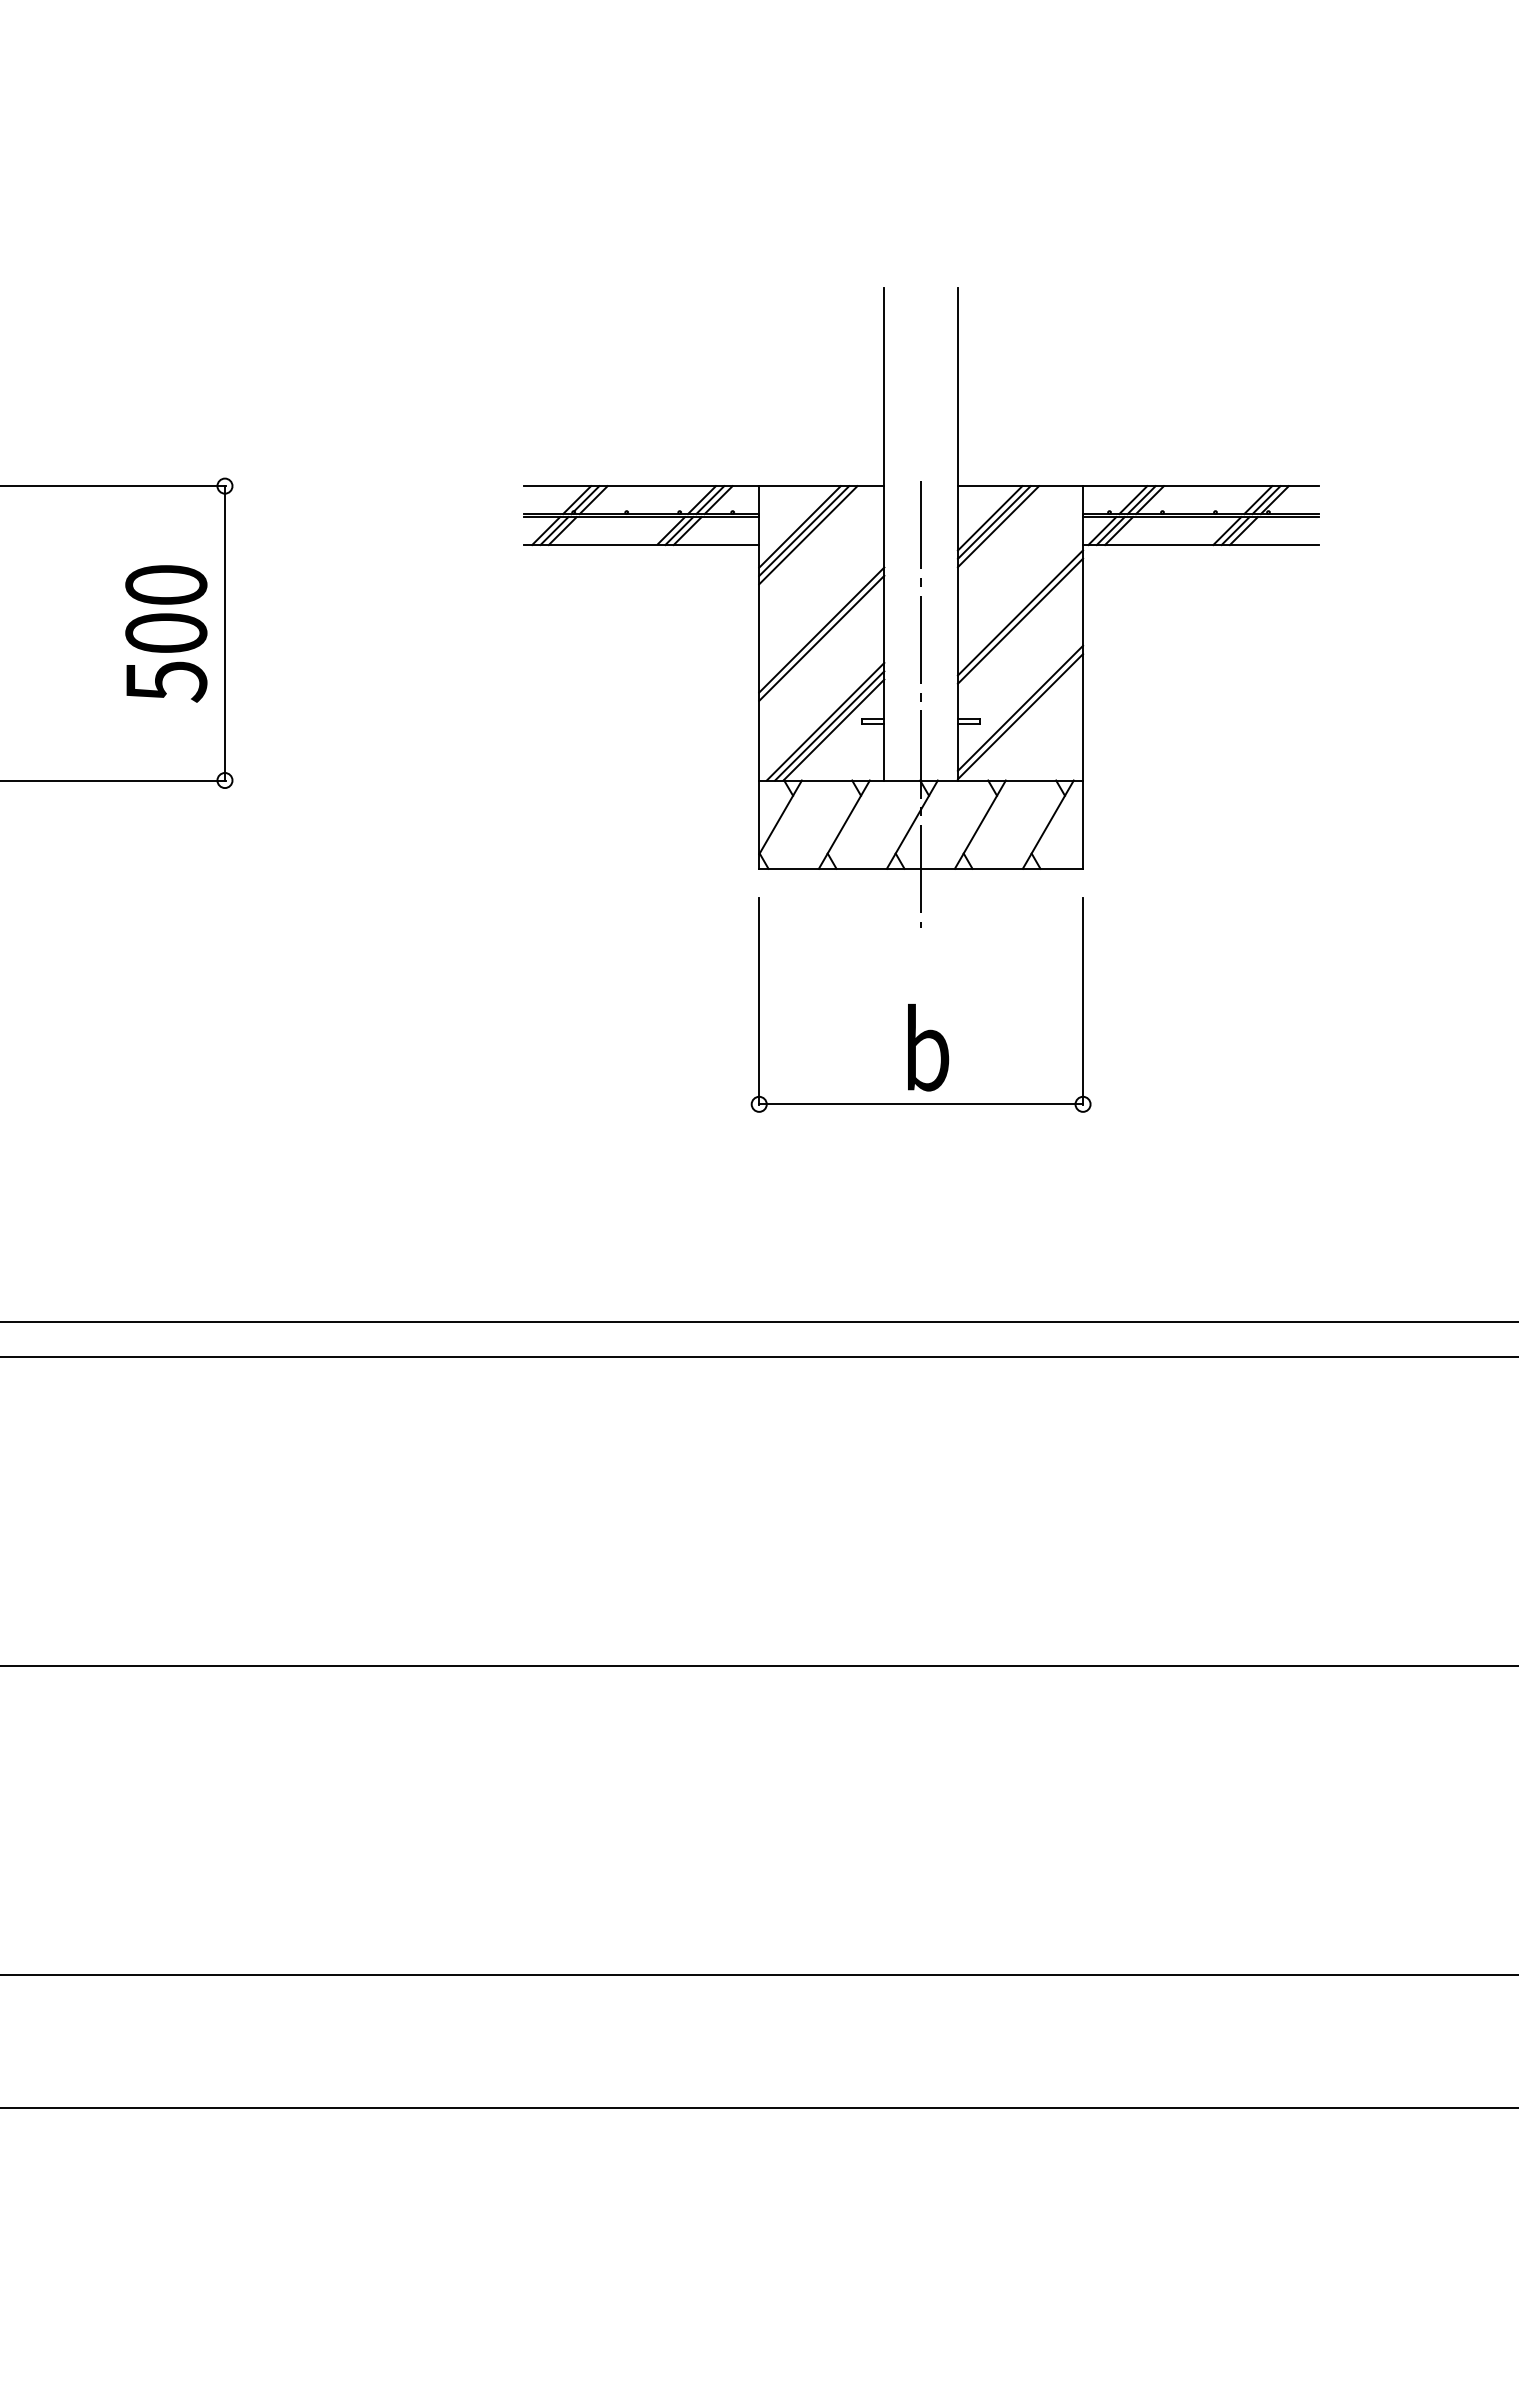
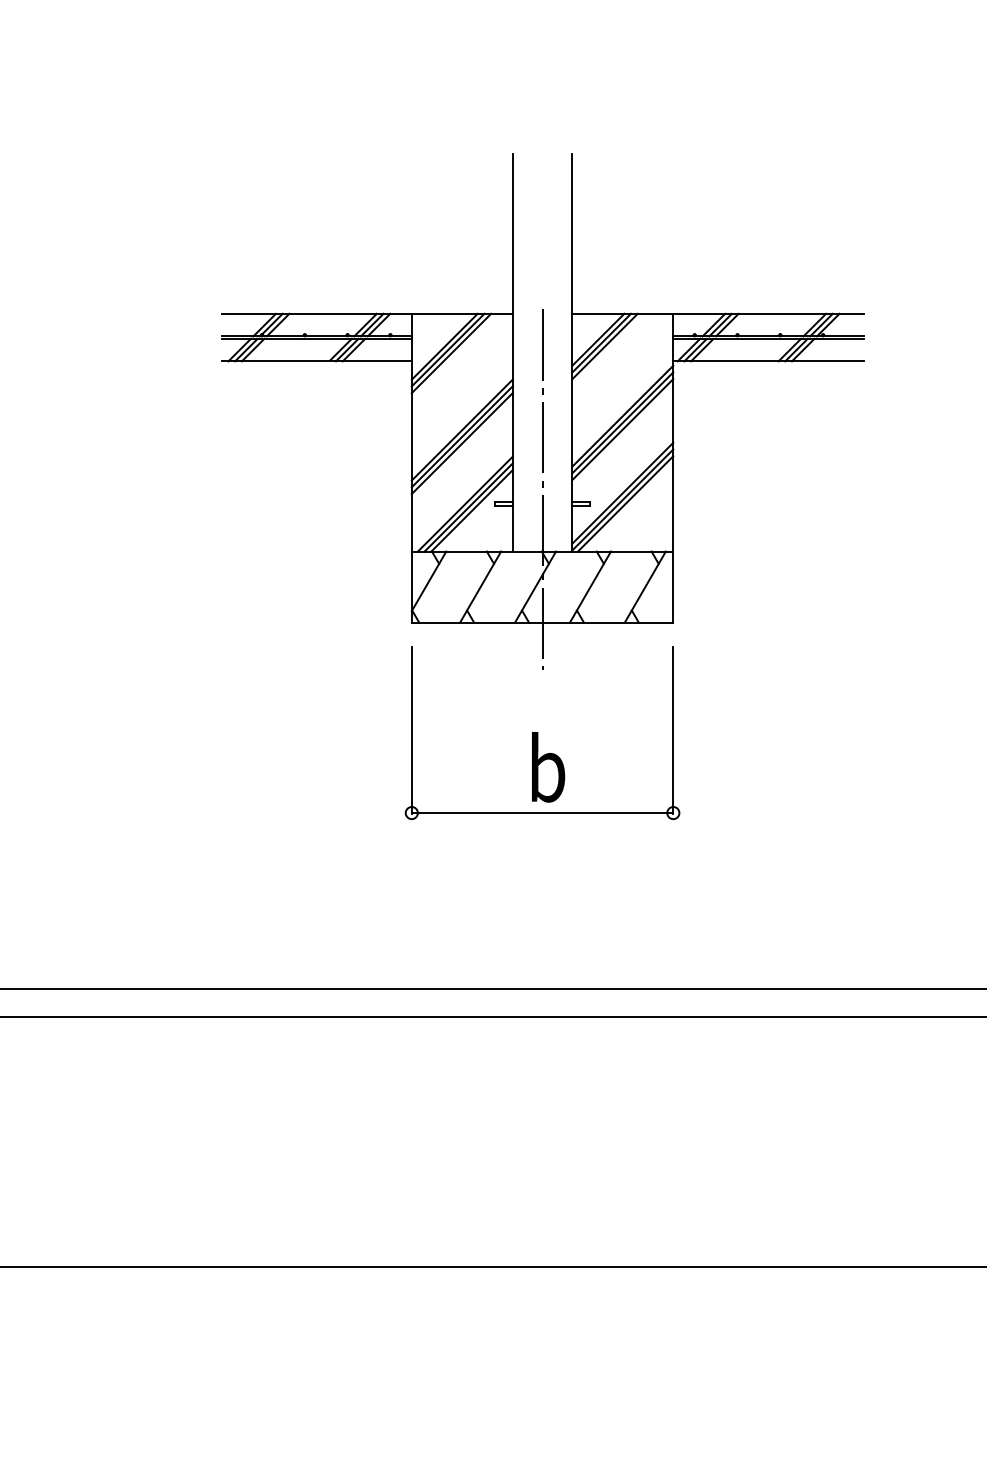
line: (1020, 629) -> (622, 429), added
line: (821, 646) -> (462, 443), added
line: (1024, 721) -> (626, 503), added

